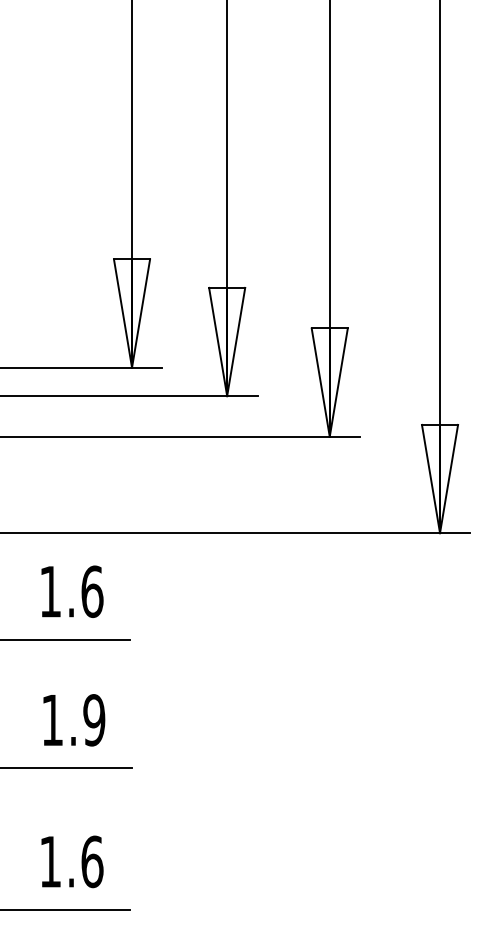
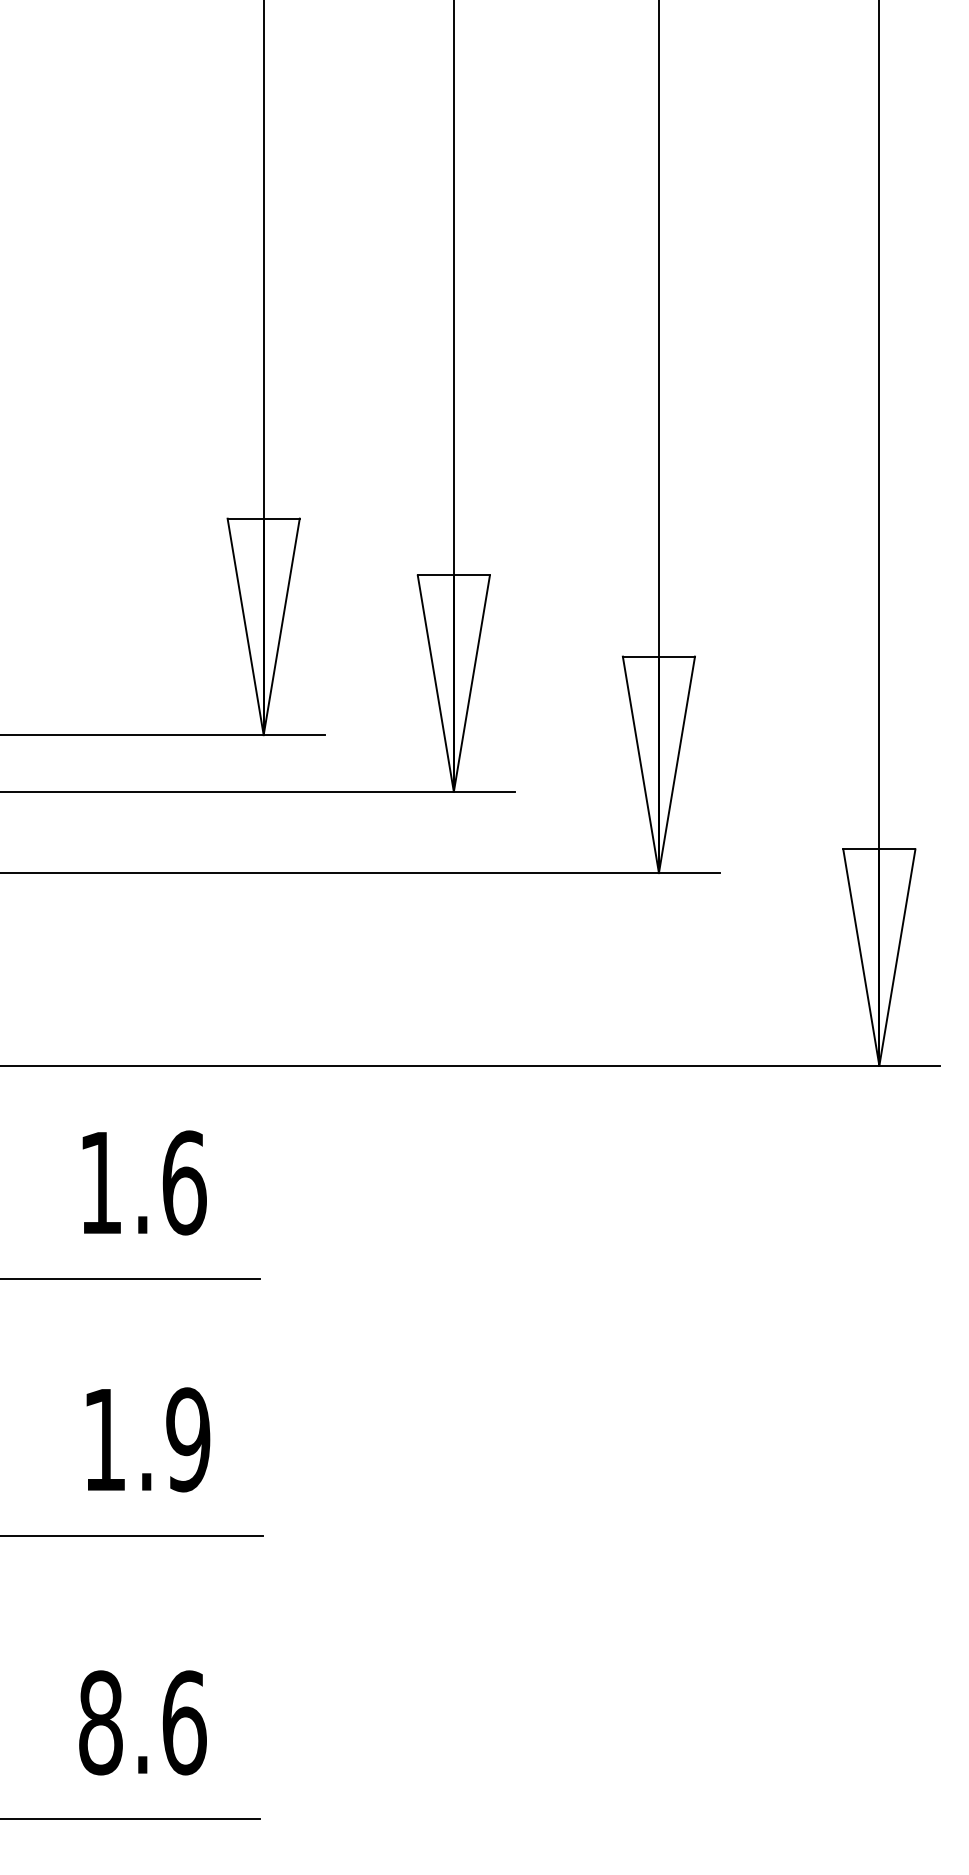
text: (50, 861) -> (100, 1722), 1.6 -> 8.6

